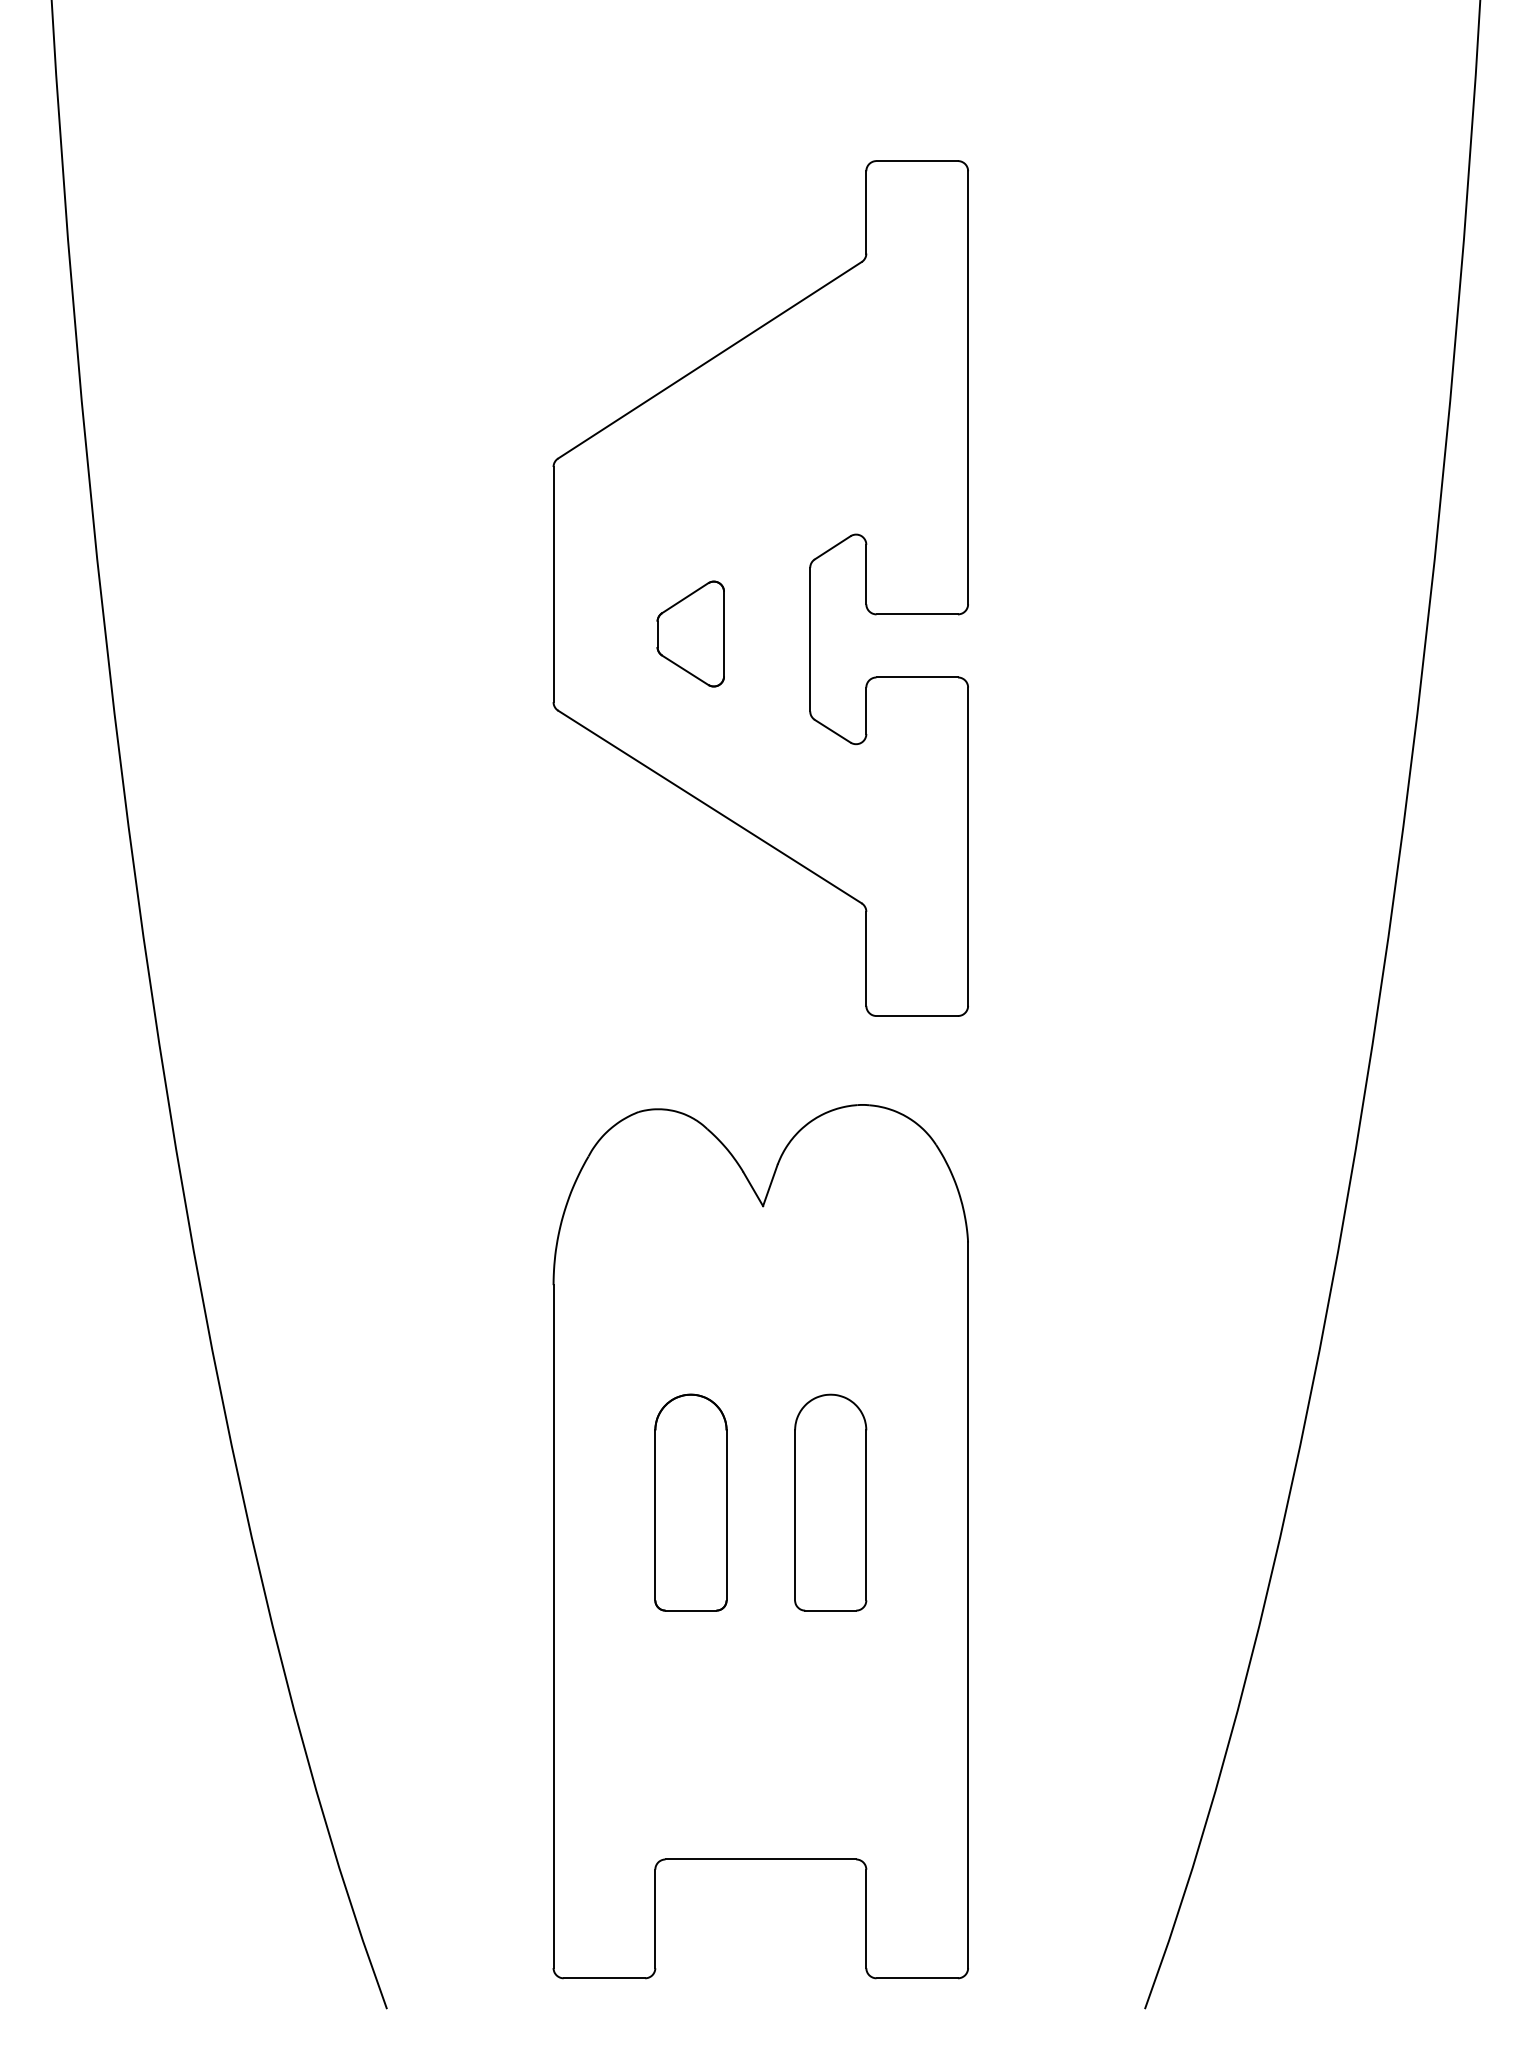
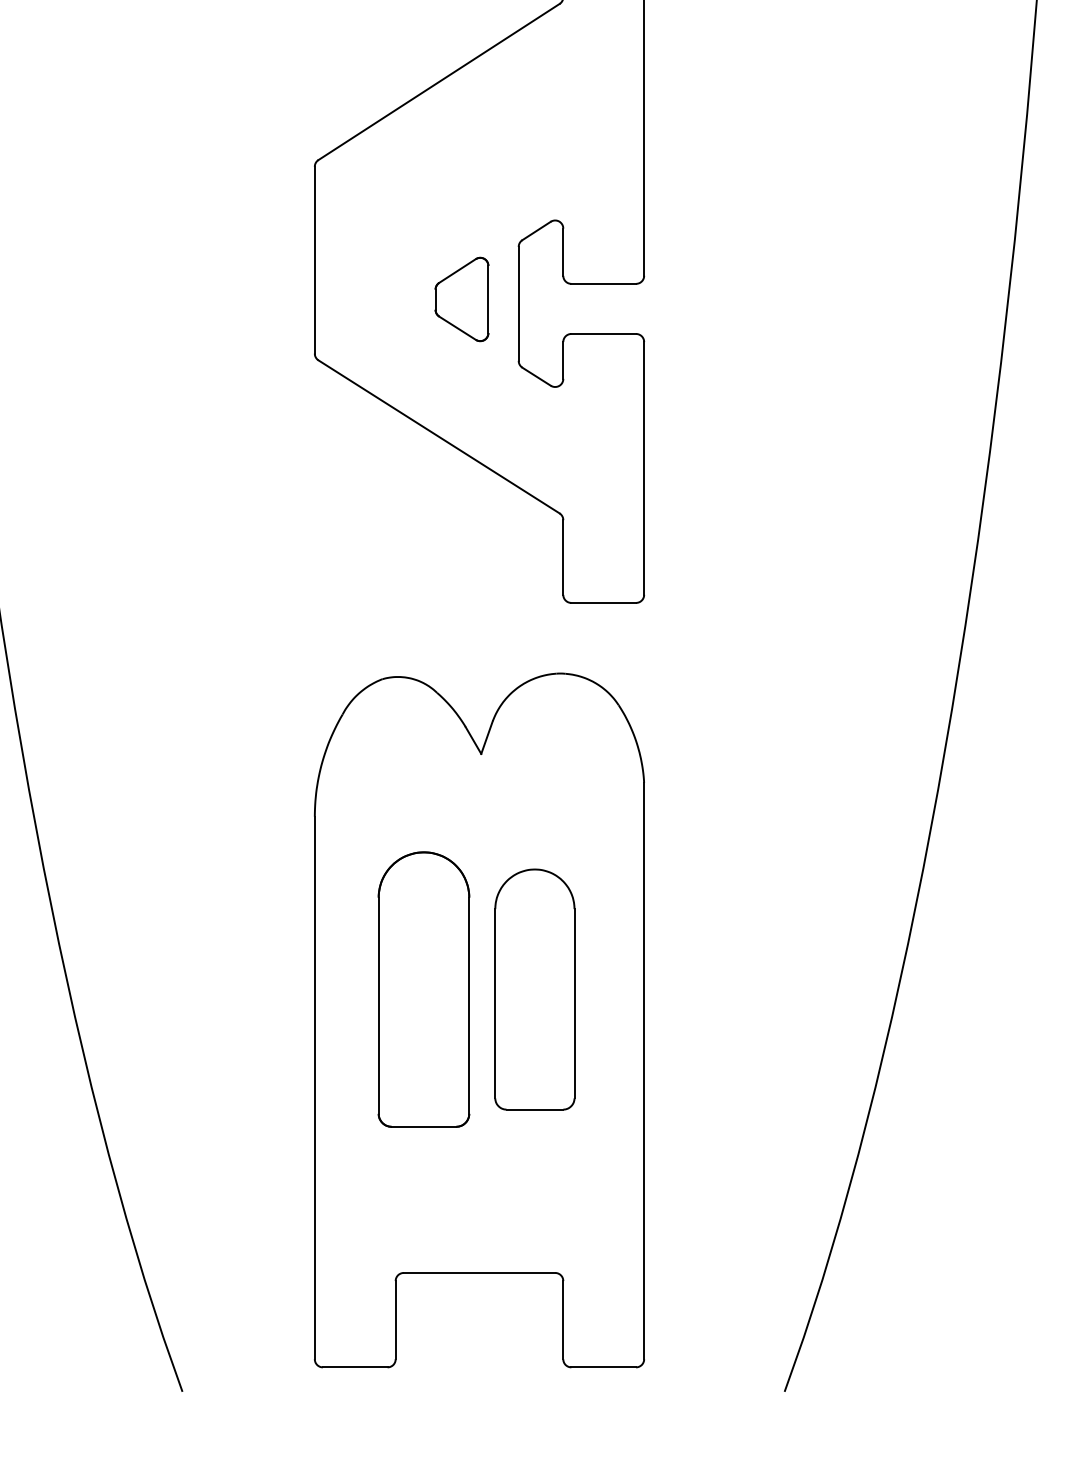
part: (690, 633) -> (461, 299), moved
part: (690, 1502) -> (423, 989), size x1.6
part: (830, 1502) -> (534, 989), size x1.4

